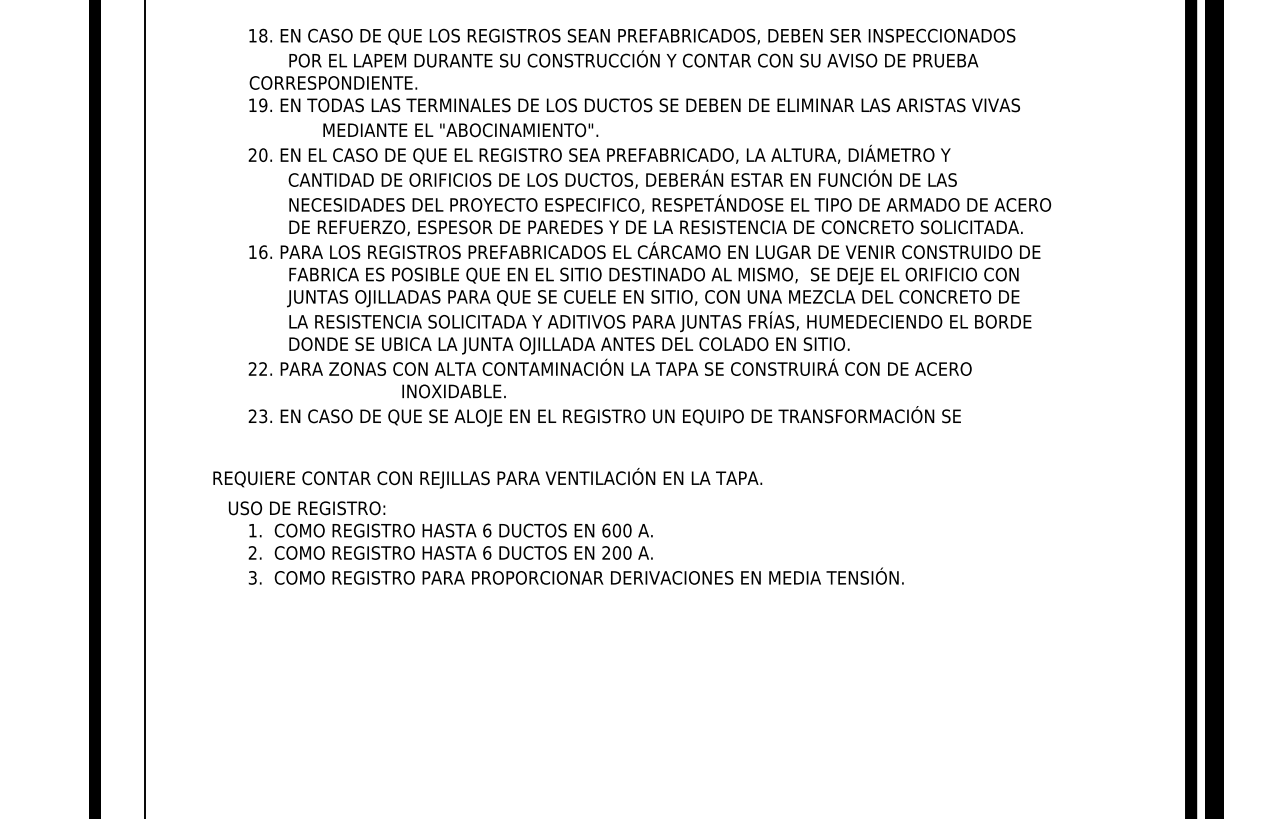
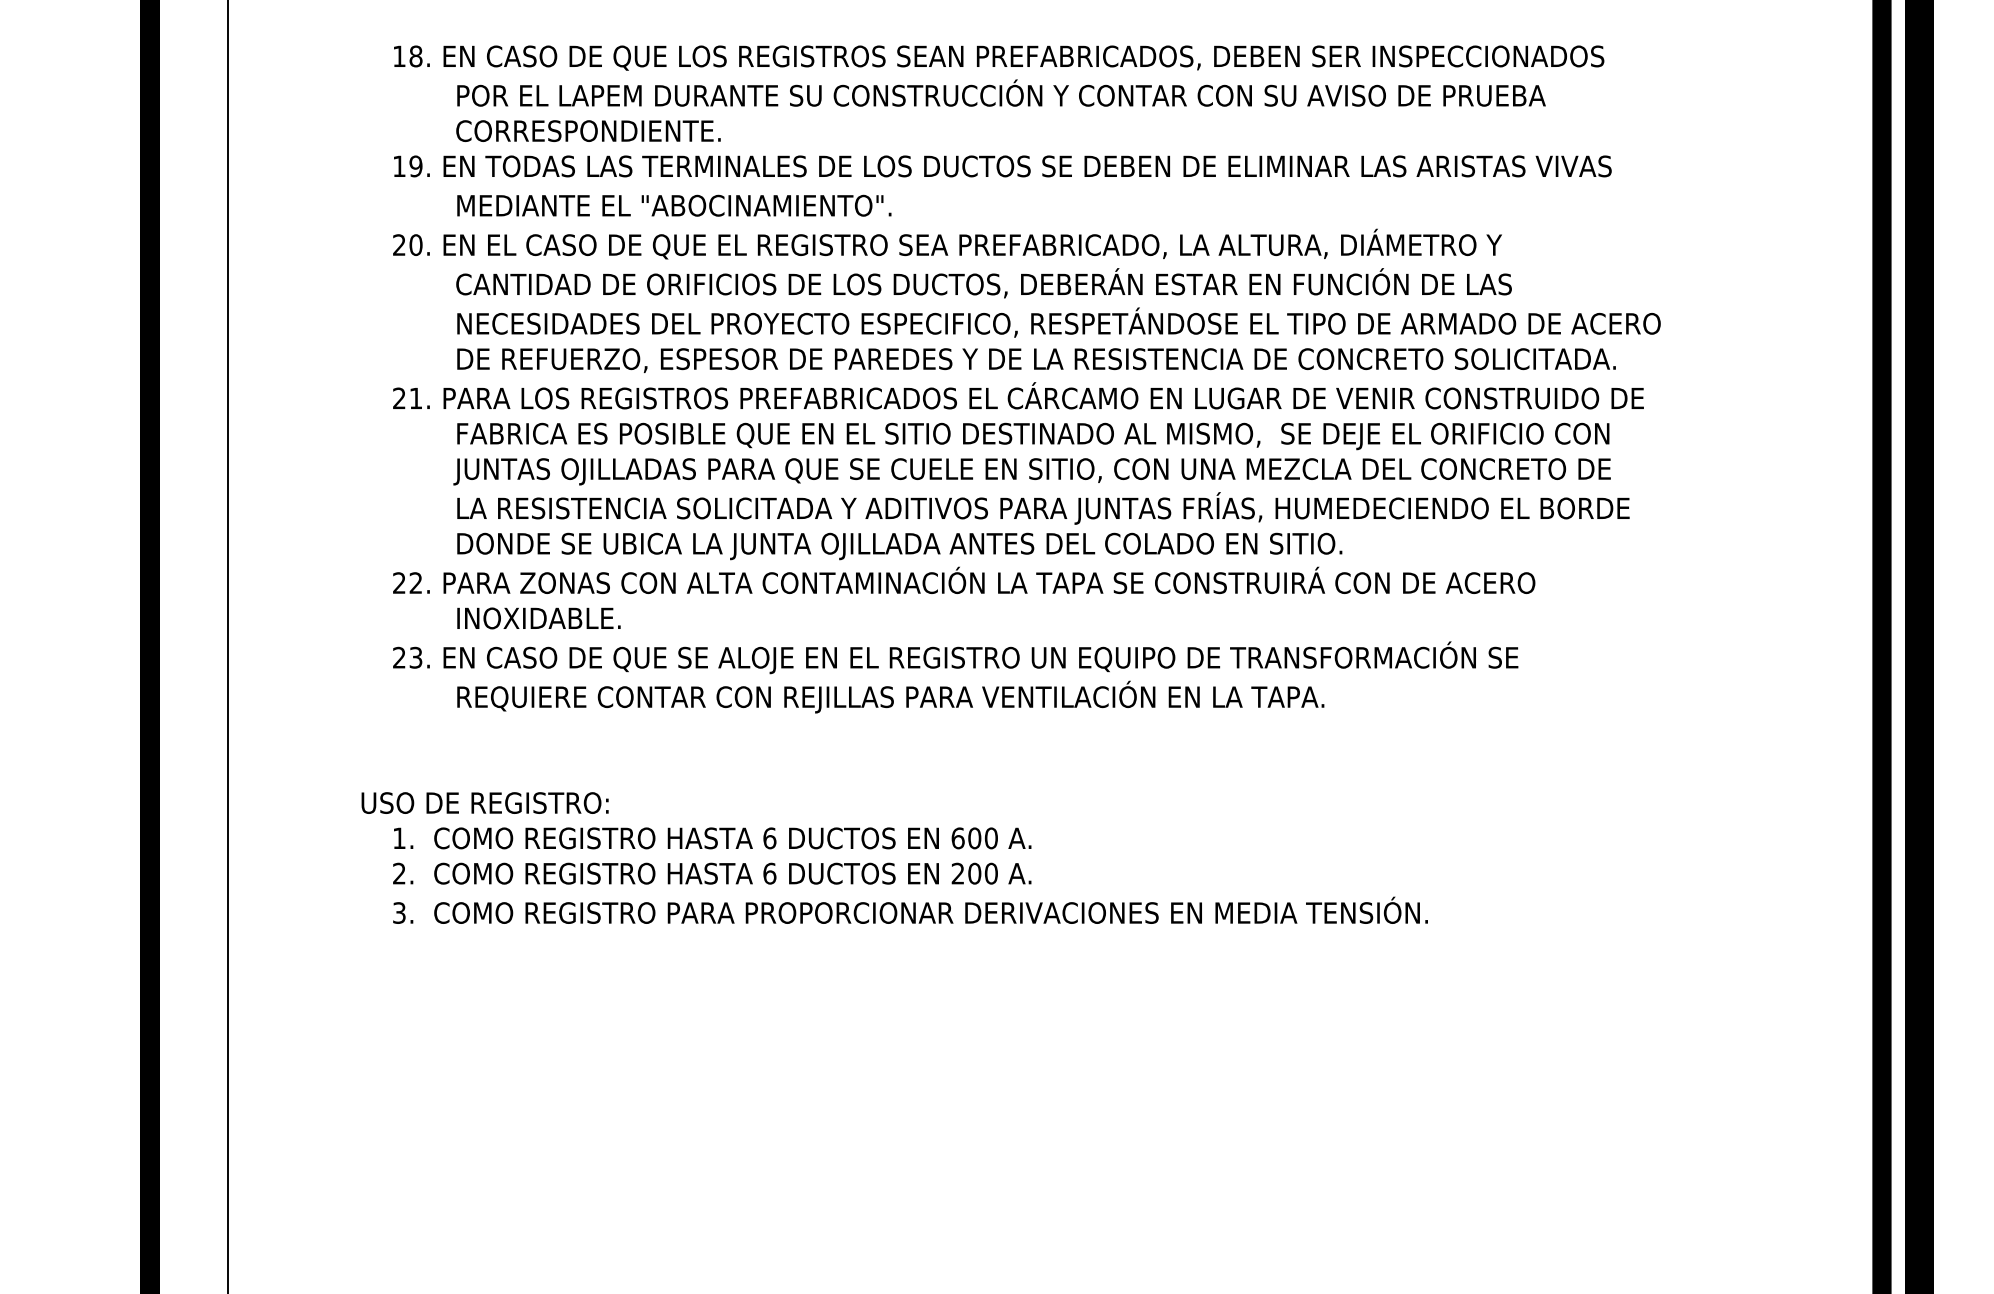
text: (333, 82) -> (588, 130), moved
text: (460, 130) -> (673, 206), moved
text: (257, 252) -> (406, 398), 16. -> 21.
text: (453, 391) -> (538, 618), moved
text: (487, 478) -> (890, 697), moved

